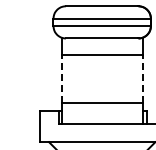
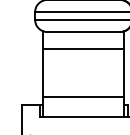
line: (61, 79) -> (43, 73), dashed -> solid
line: (142, 79) -> (124, 73), dashed -> solid

